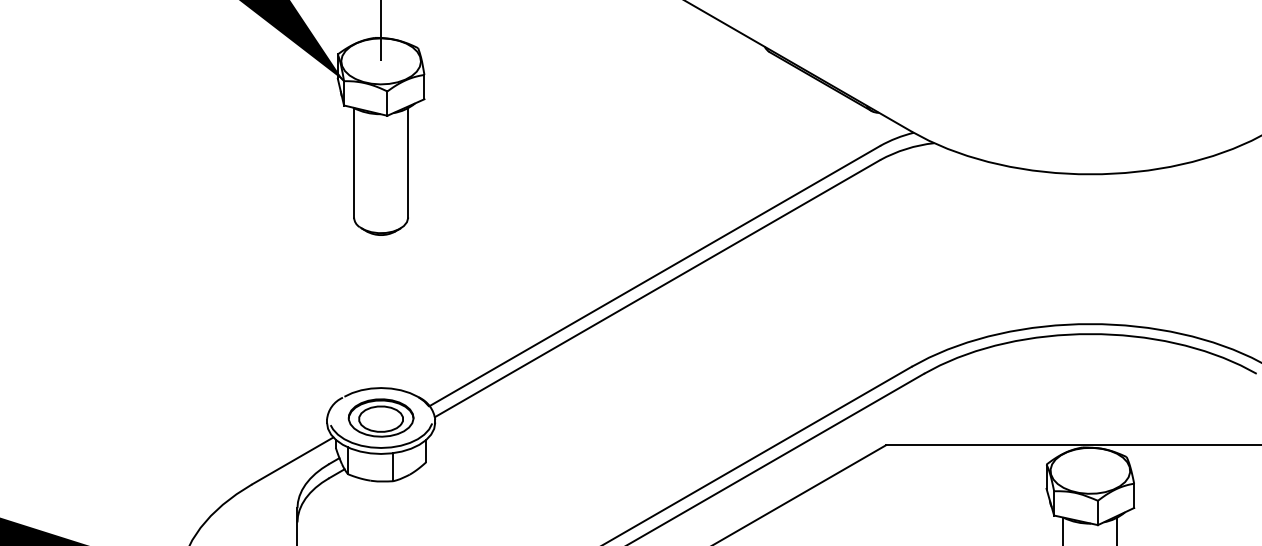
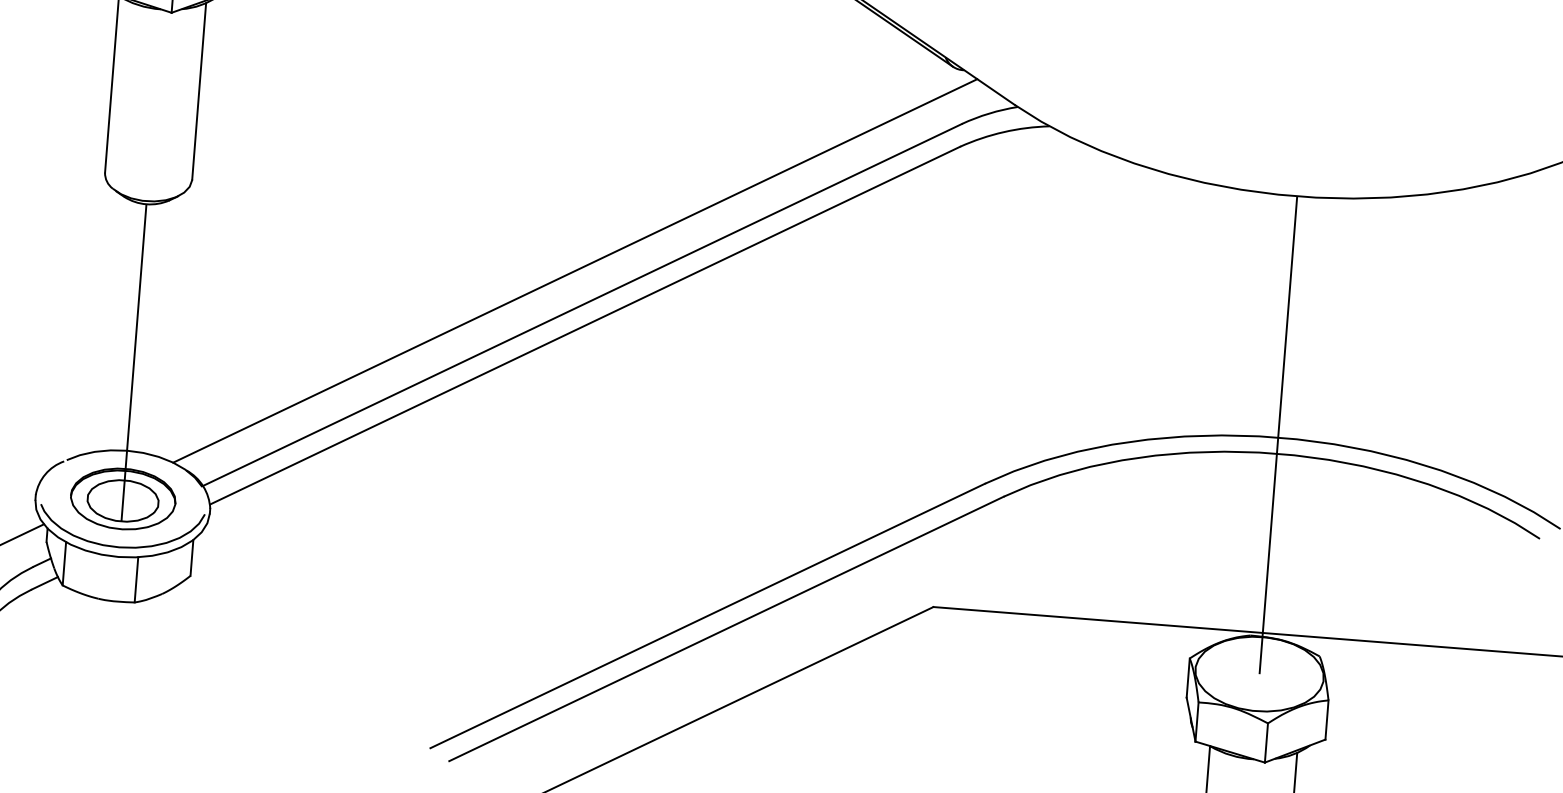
line: (648, 255) -> (574, 271), added
line: (1090, 322) -> (1278, 435), added
line: (381, 332) -> (134, 361), added

